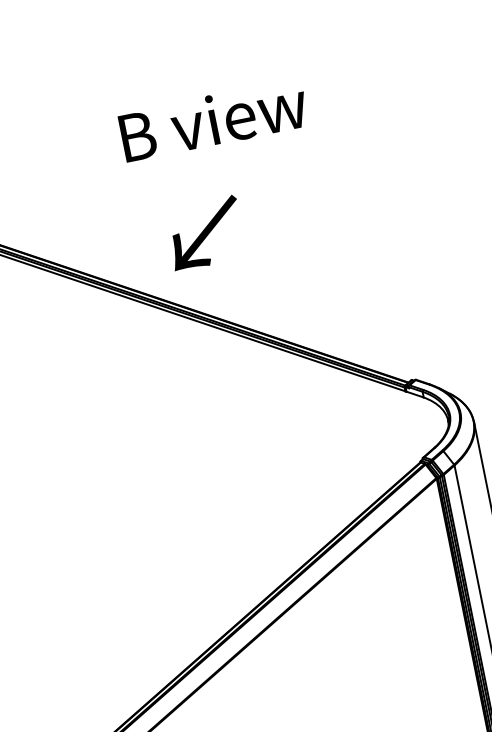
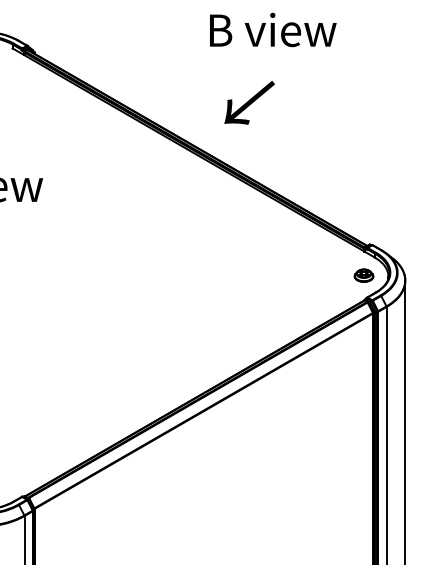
text: (214, 119) -> (273, 29), moved
text: (205, 232) -> (249, 102), moved
part: (411, 426) -> (363, 275), added

